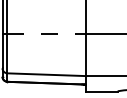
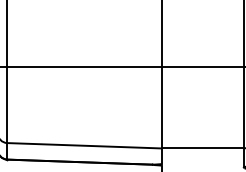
line: (46, 34) -> (83, 67), dashed -> solid

